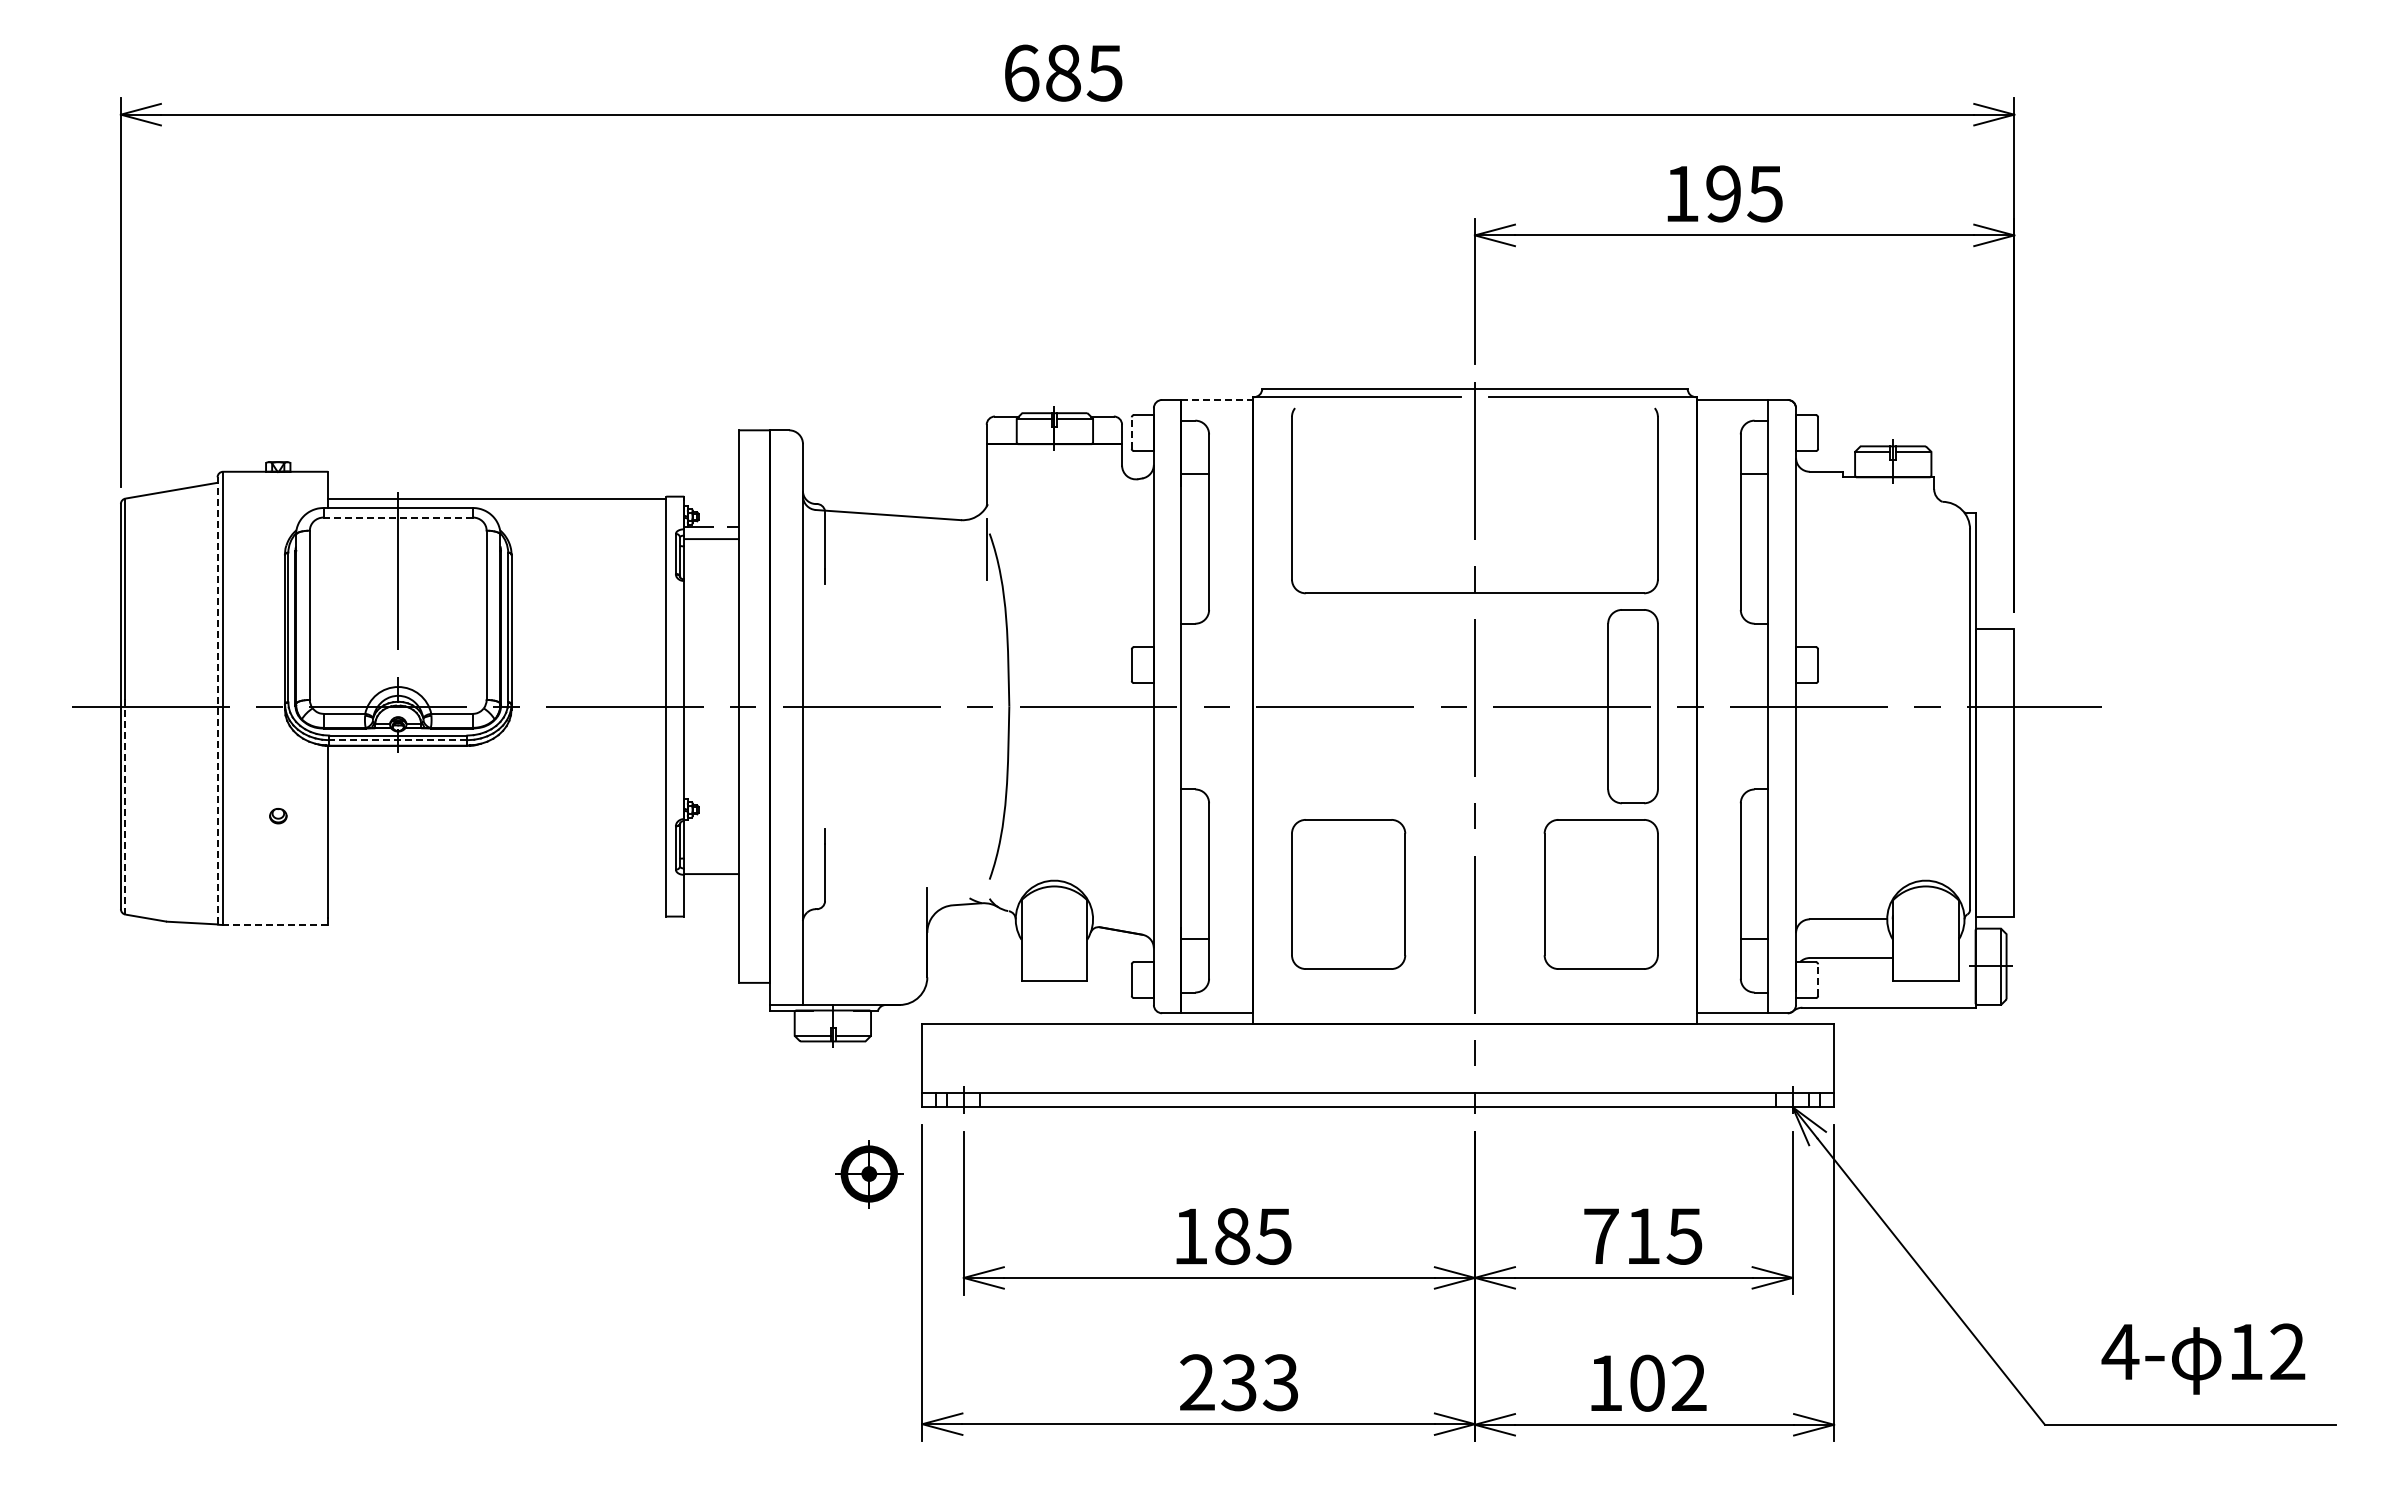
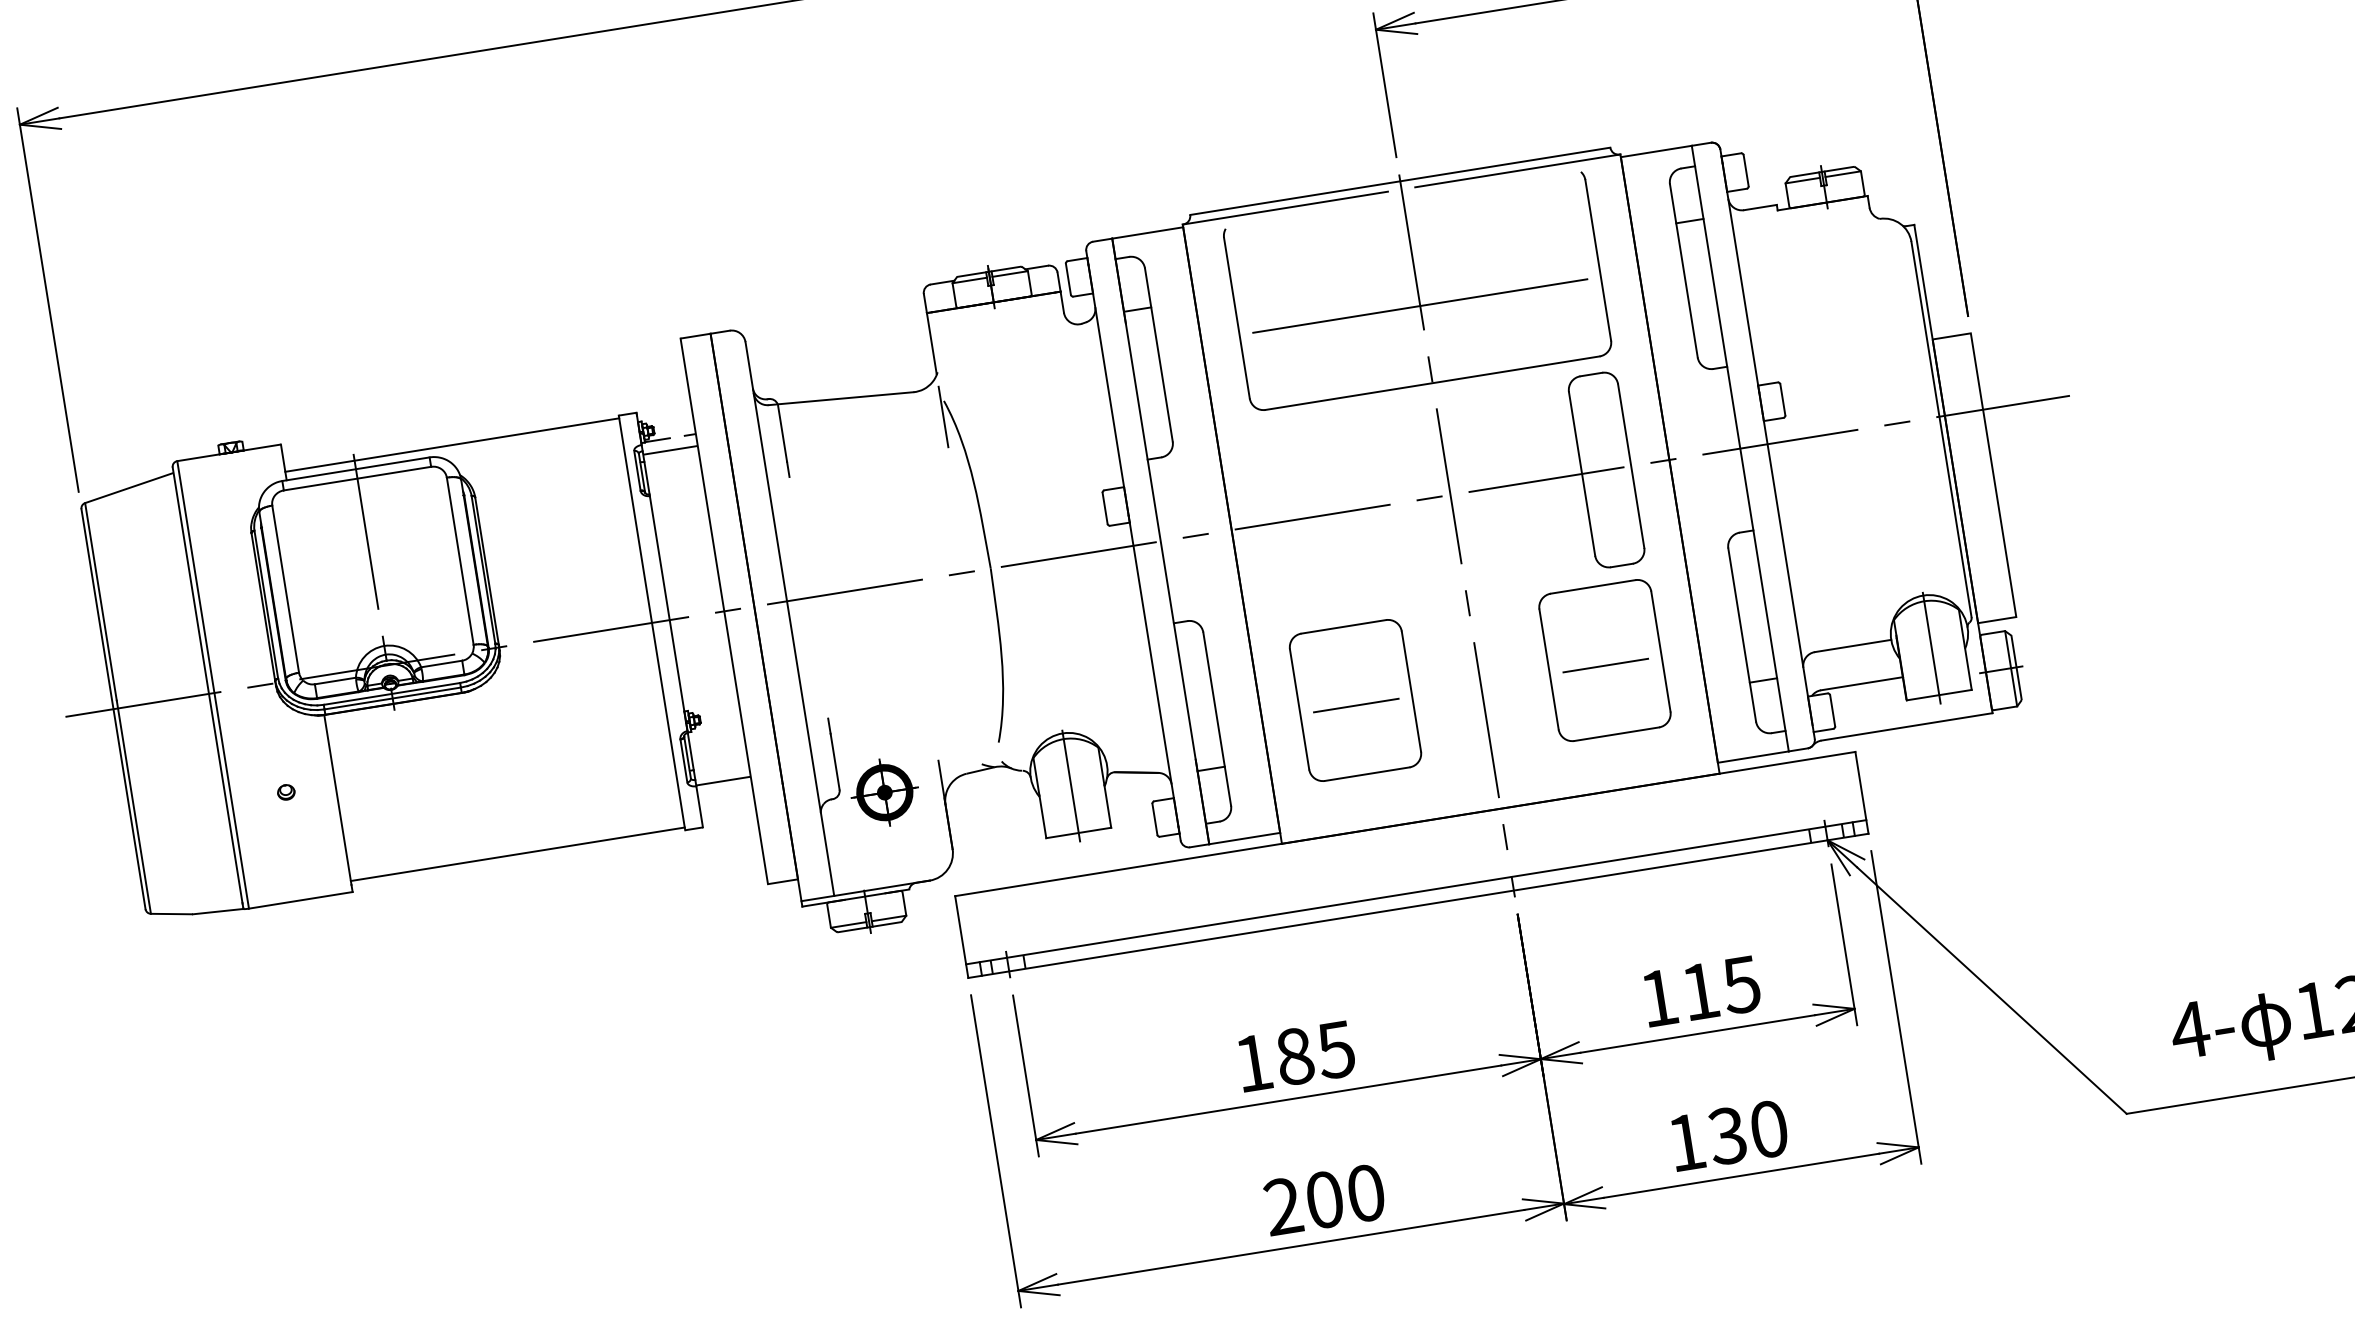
line: (1217, 399) -> (1147, 232), dashed -> solid
line: (1131, 433) -> (1068, 279), dashed -> solid
line: (1474, 515) -> (1419, 306), added
line: (398, 517) -> (357, 478), dashed -> solid
line: (217, 700) -> (207, 687), dashed -> solid
line: (397, 740) -> (392, 698), dashed -> solid
line: (125, 806) -> (133, 807), dashed -> solid
line: (1348, 899) -> (1356, 705), added
line: (1601, 899) -> (1605, 665), added
line: (497, 913) -> (518, 853), added
line: (275, 924) -> (300, 899), dashed -> solid
line: (1054, 933) -> (1071, 785), added
line: (1925, 933) -> (1931, 647), added
line: (1818, 980) -> (1833, 711), dashed -> solid
part: (869, 1174) -> (885, 793), moved
text: (1601, 1235) -> (1659, 997), 715 -> 115
text: (1259, 1382) -> (1344, 1196), 233 -> 200
text: (1667, 1382) -> (1747, 1131), 102 -> 130

